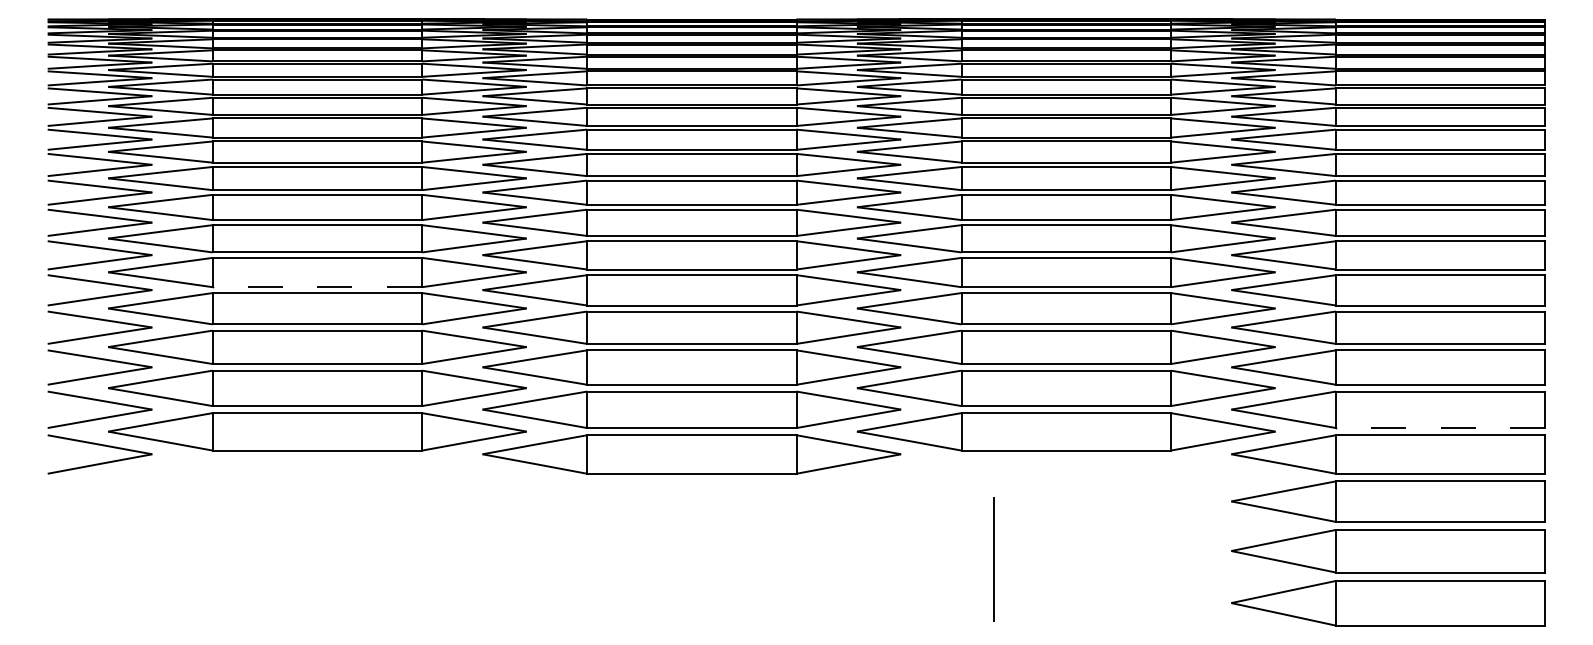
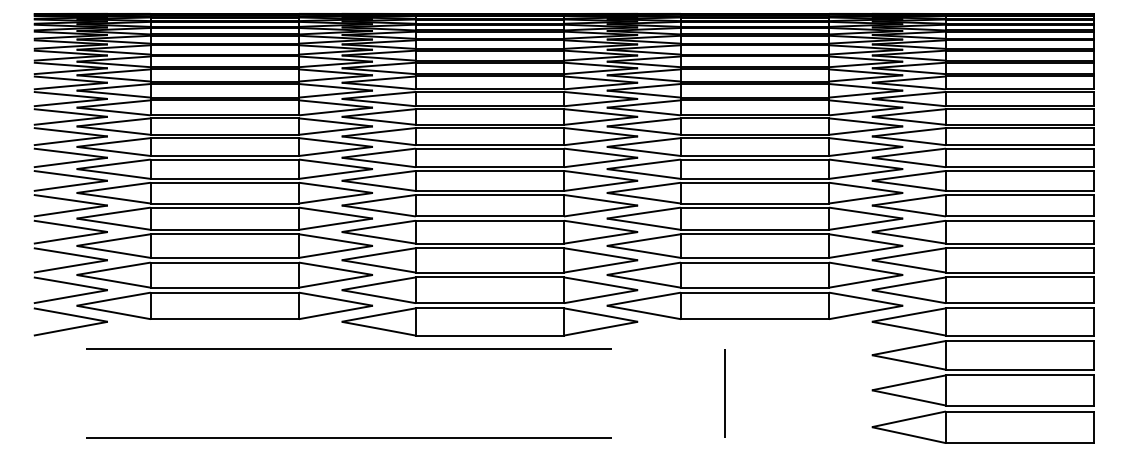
line: (316, 287) -> (224, 203), dashed -> solid
line: (1439, 428) -> (1019, 303), dashed -> solid
line: (492, 493) -> (348, 349), added
line: (993, 559) -> (724, 393), moved
line: (492, 617) -> (348, 437), added

